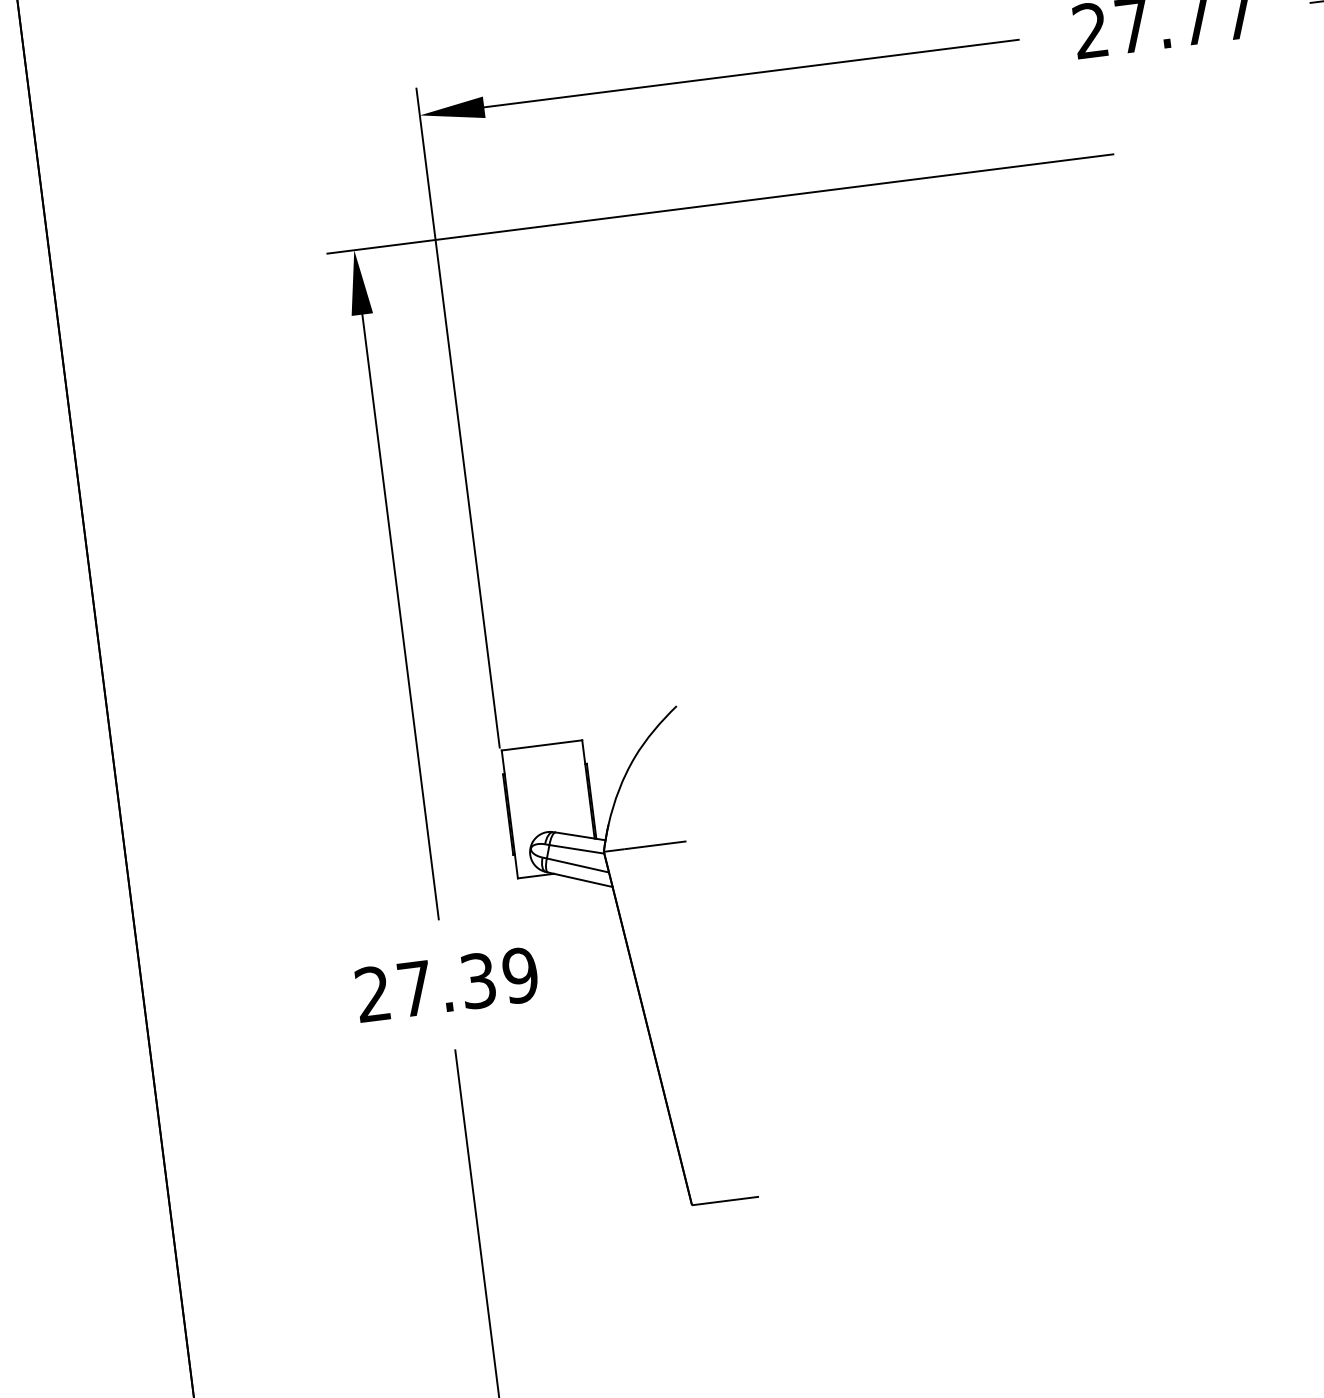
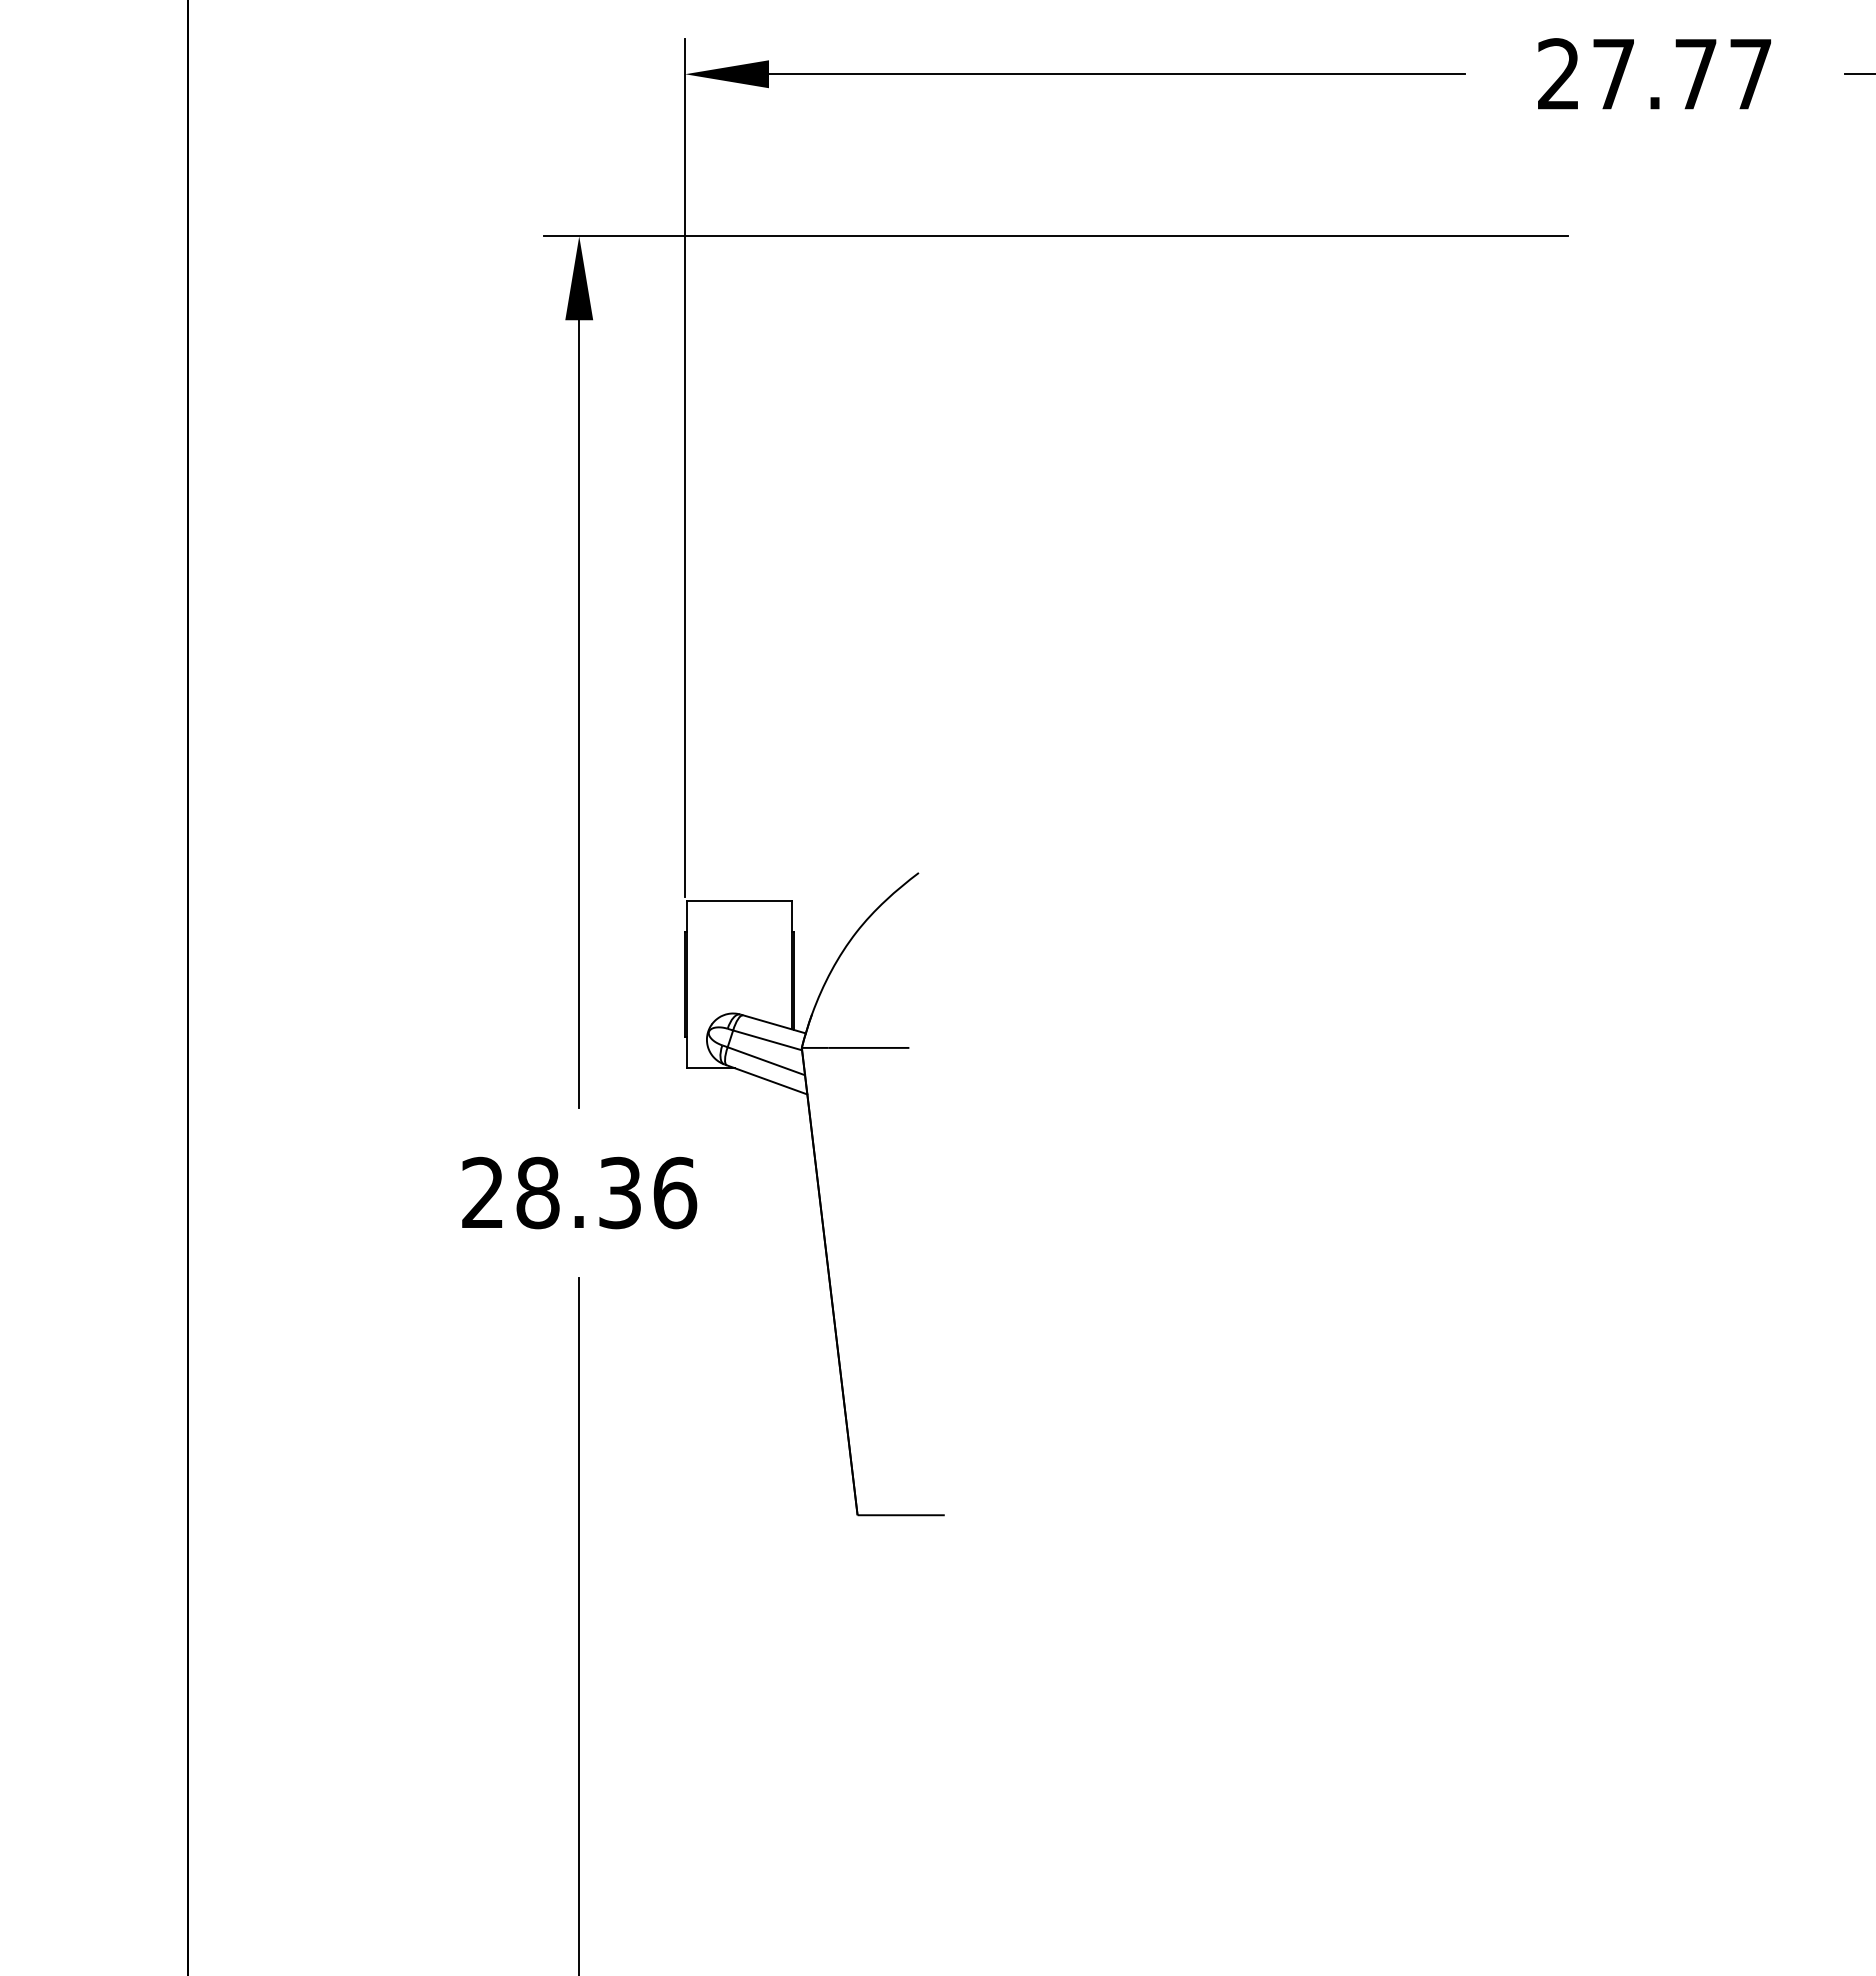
text: (467, 981) -> (606, 1192), 27.39 -> 28.36

